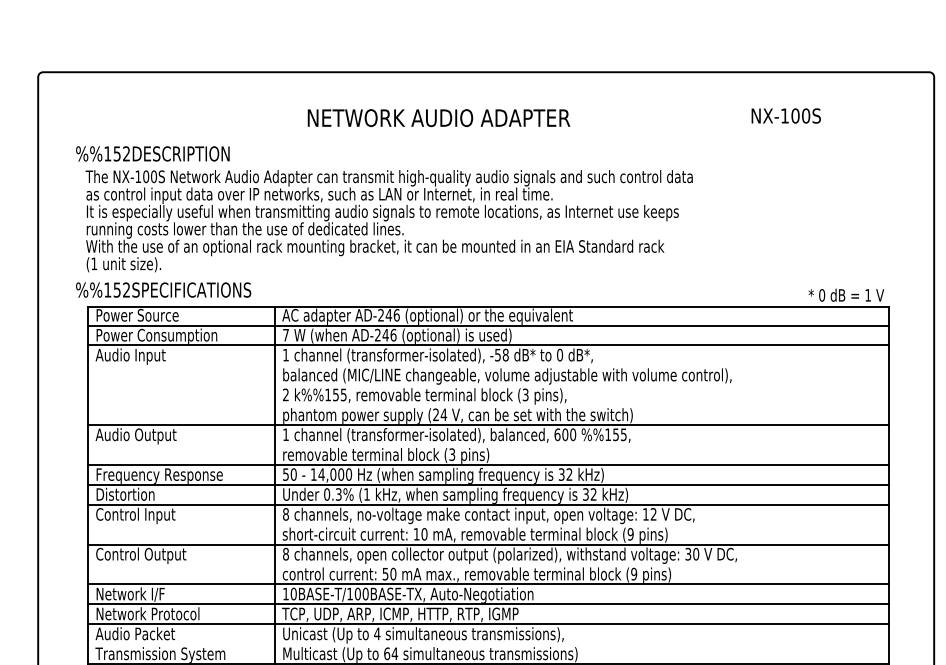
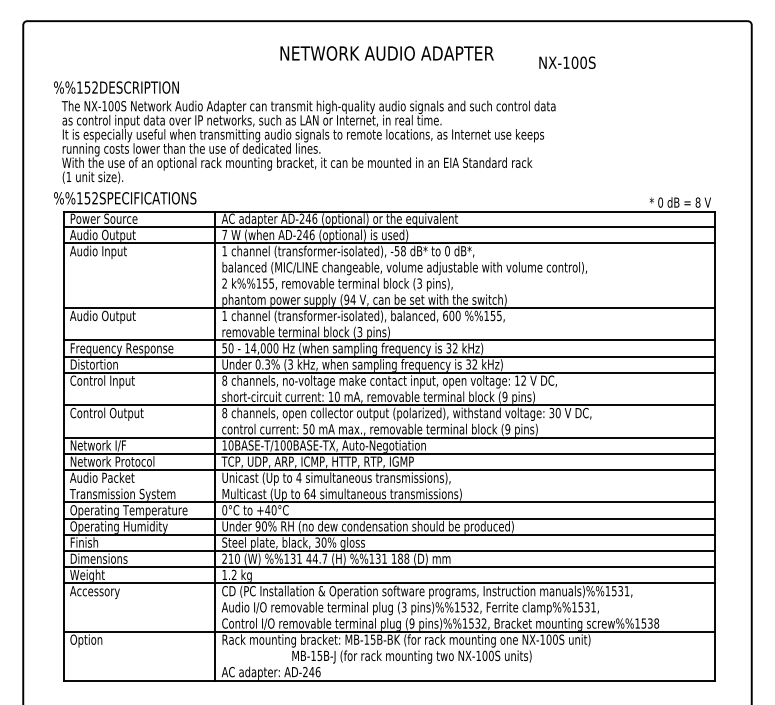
text: (786, 115) -> (567, 62), moved
text: (438, 118) -> (386, 53), moved
text: (867, 295) -> (697, 202), 1 -> 8
text: (156, 335) -> (119, 235), Power Consumption -> Audio Output
text: (435, 414) -> (346, 299), (24 -> (94
text: (366, 494) -> (290, 364), (1 -> (3

